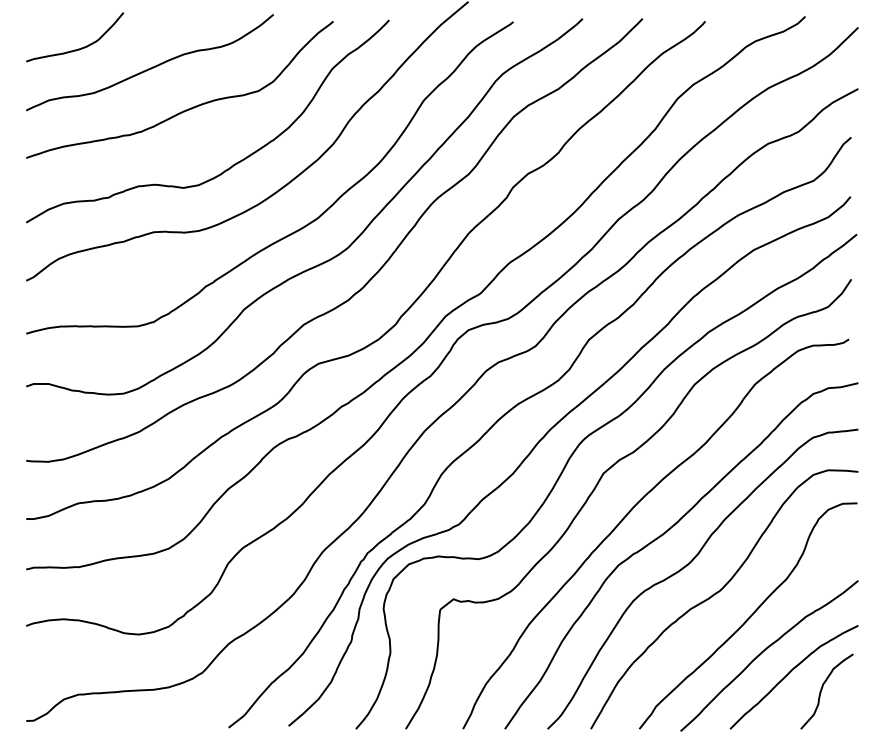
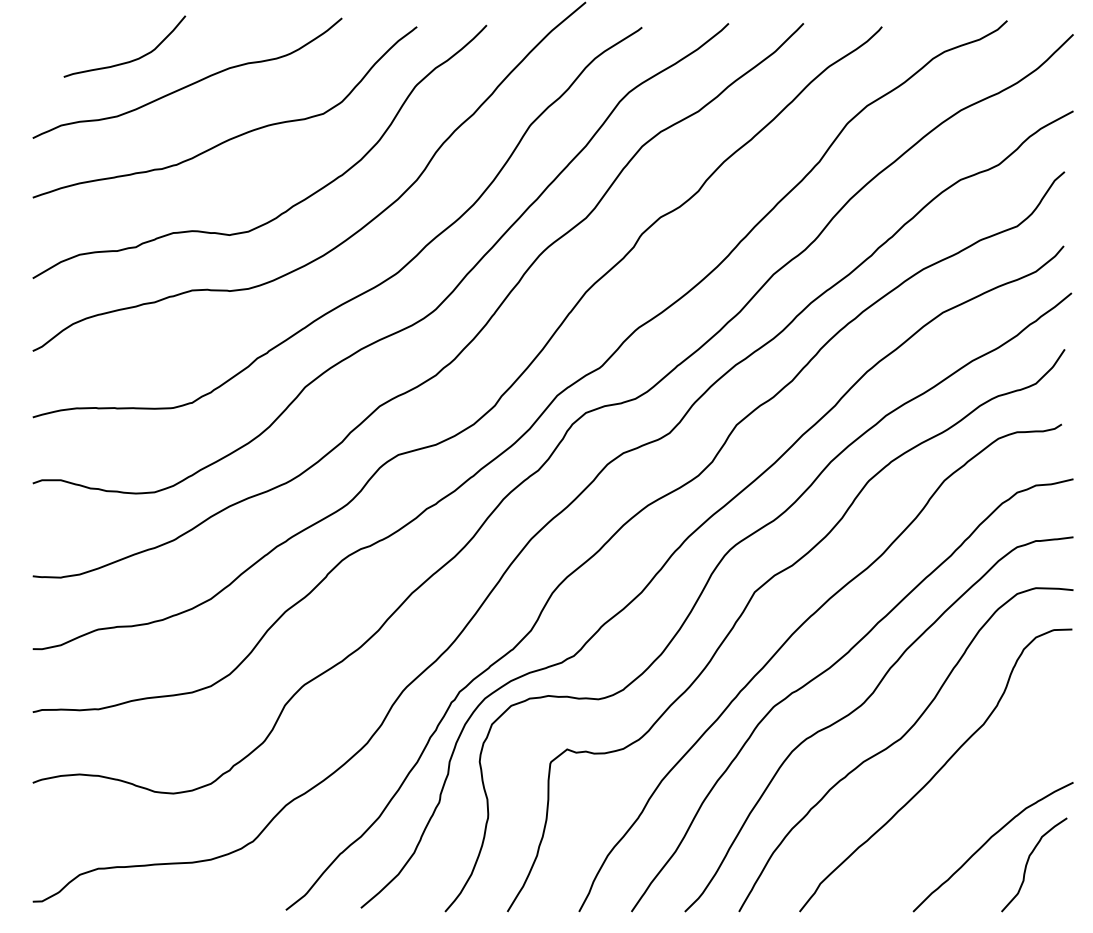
curve: (76, 49) -> (126, 61), moved
curve: (765, 650) -> (957, 813), removed

